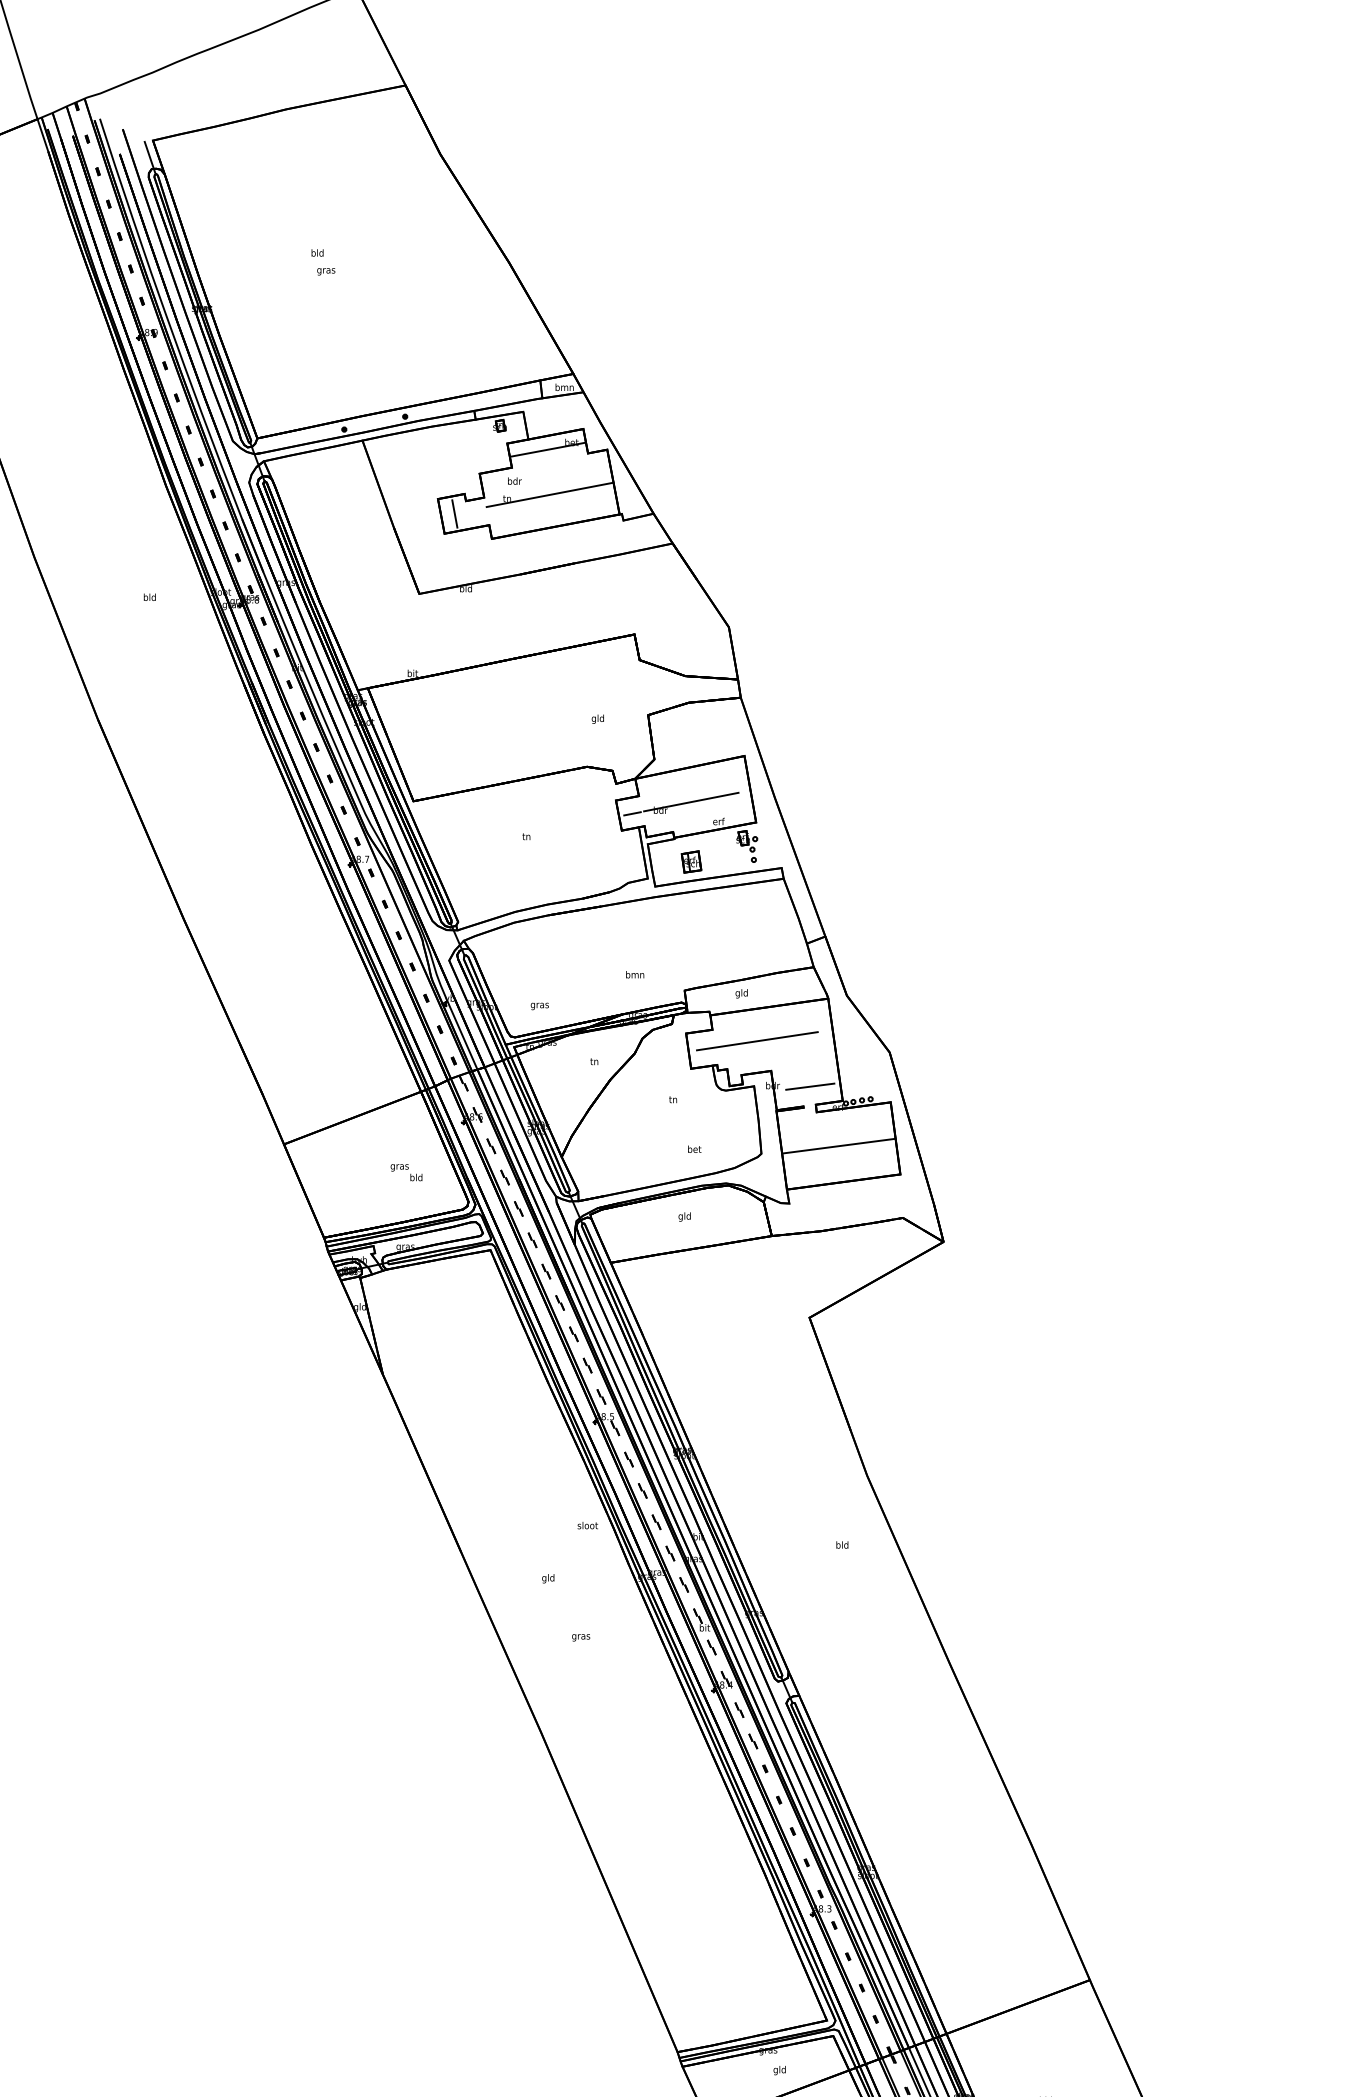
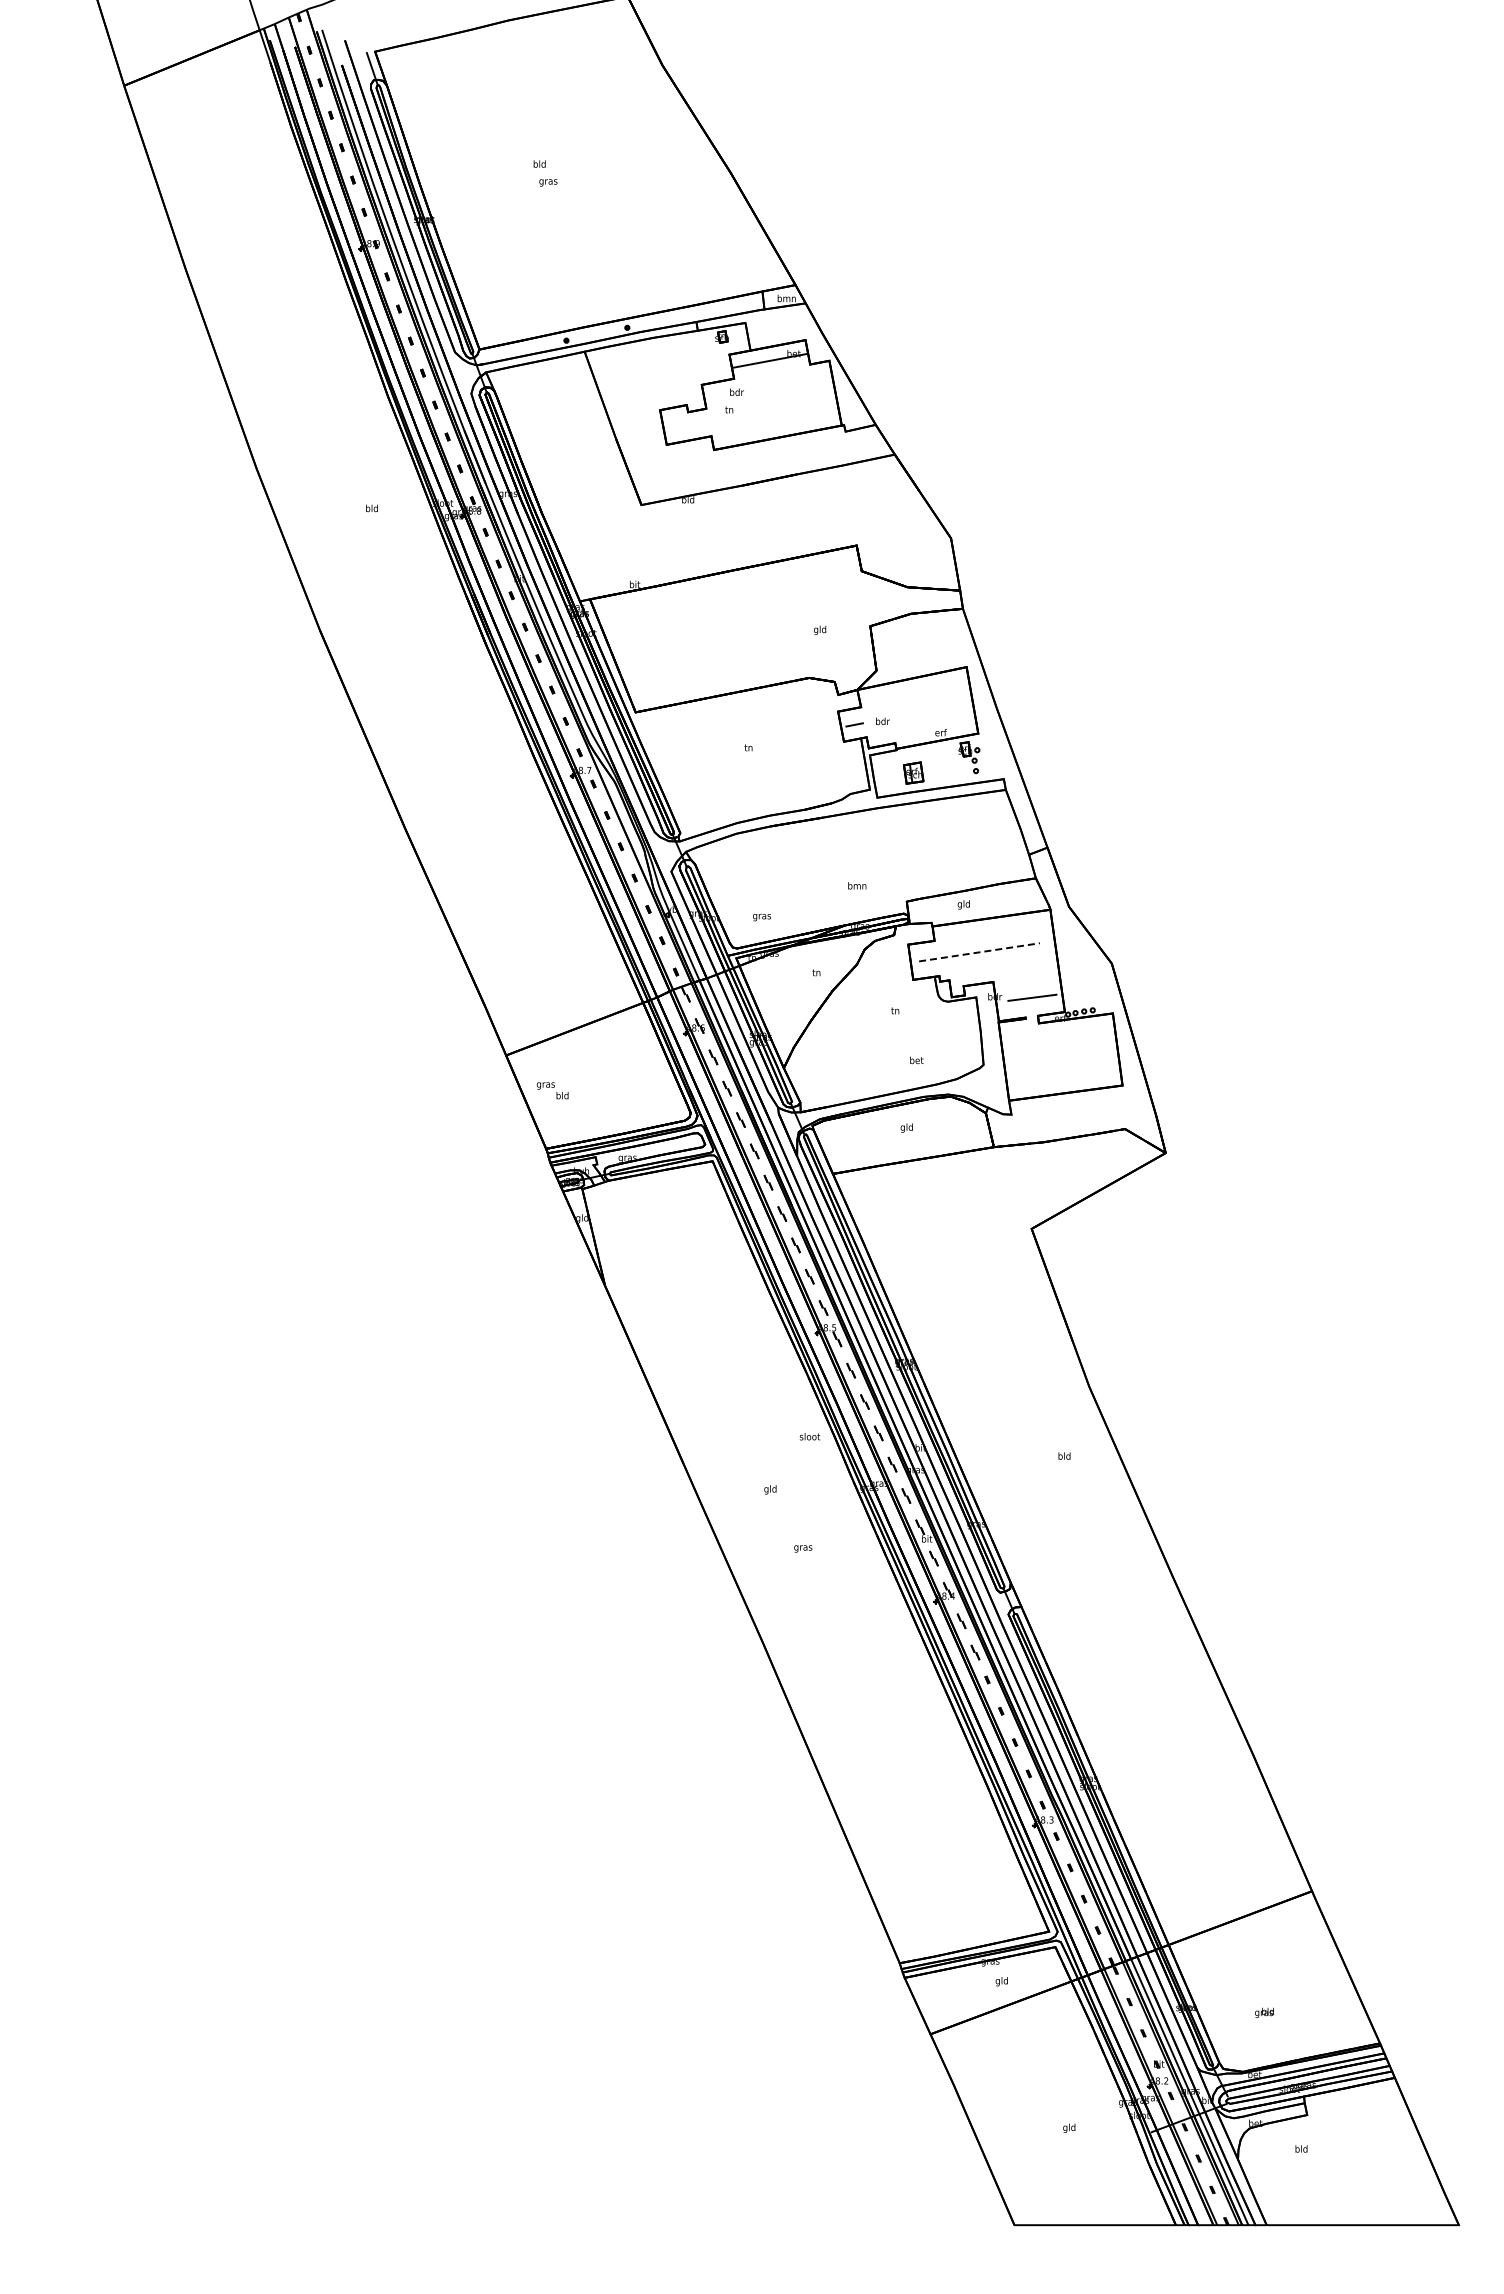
line: (549, 494) -> (771, 405), removed
line: (454, 513) -> (676, 424), removed
line: (691, 801) -> (913, 712), removed
line: (758, 1041) -> (980, 952), solid -> dashed
line: (839, 1145) -> (1061, 1056), removed
text: (406, 1172) -> (552, 1090), moved

